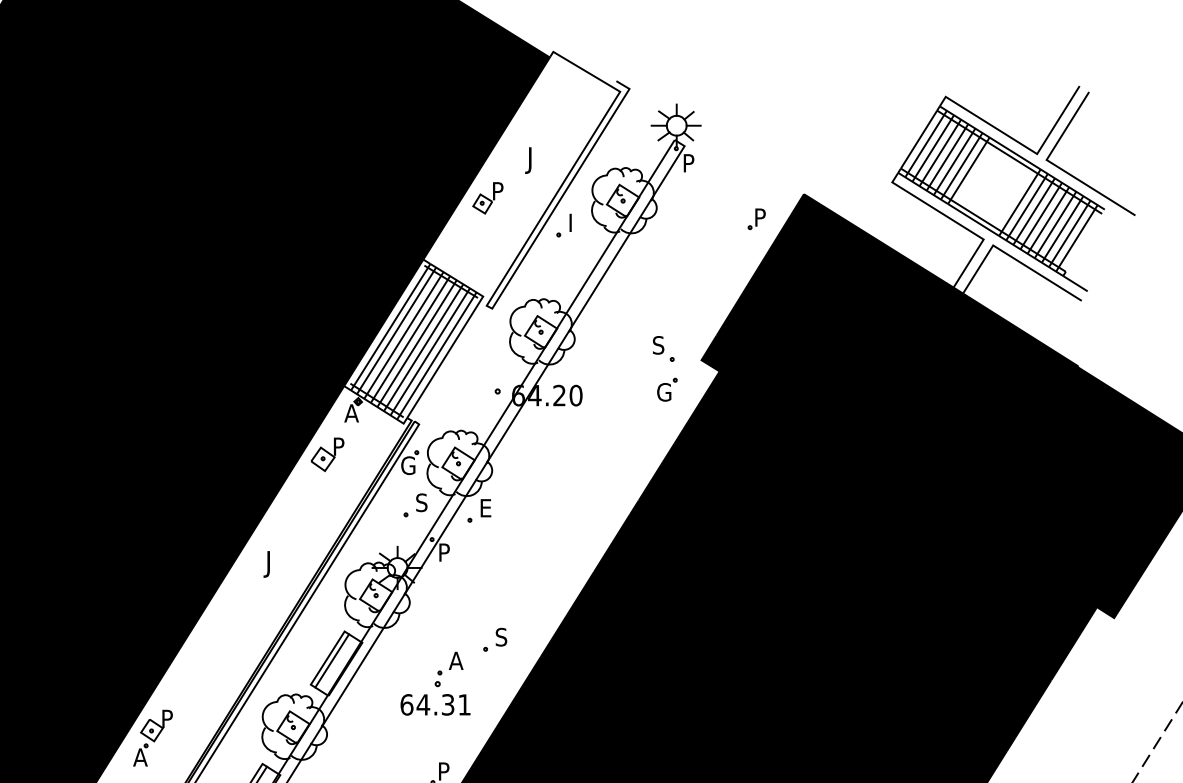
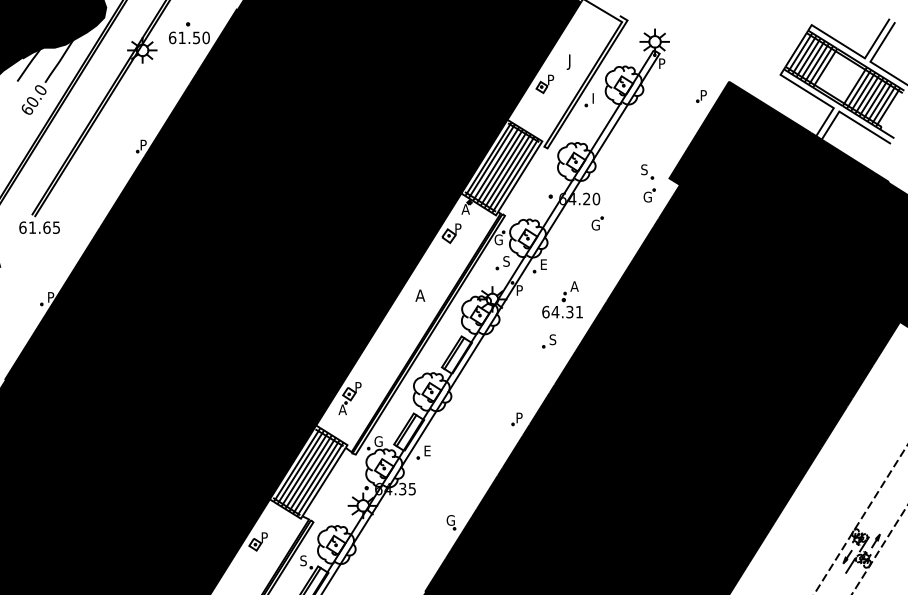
part: (577, 437) -> (597, 223), added
text: (272, 564) -> (419, 297), J -> A
part: (435, 683) -> (562, 299), moved

